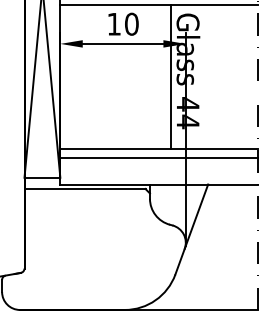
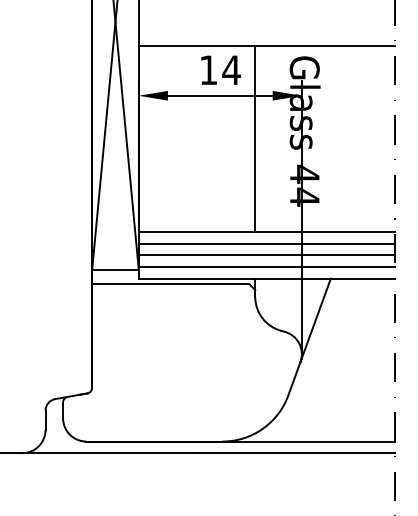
text: (131, 24) -> (231, 70), 10 -> 14
line: (170, 76) -> (255, 138), moved
line: (158, 166) -> (266, 255), added
line: (158, 175) -> (266, 266), added

